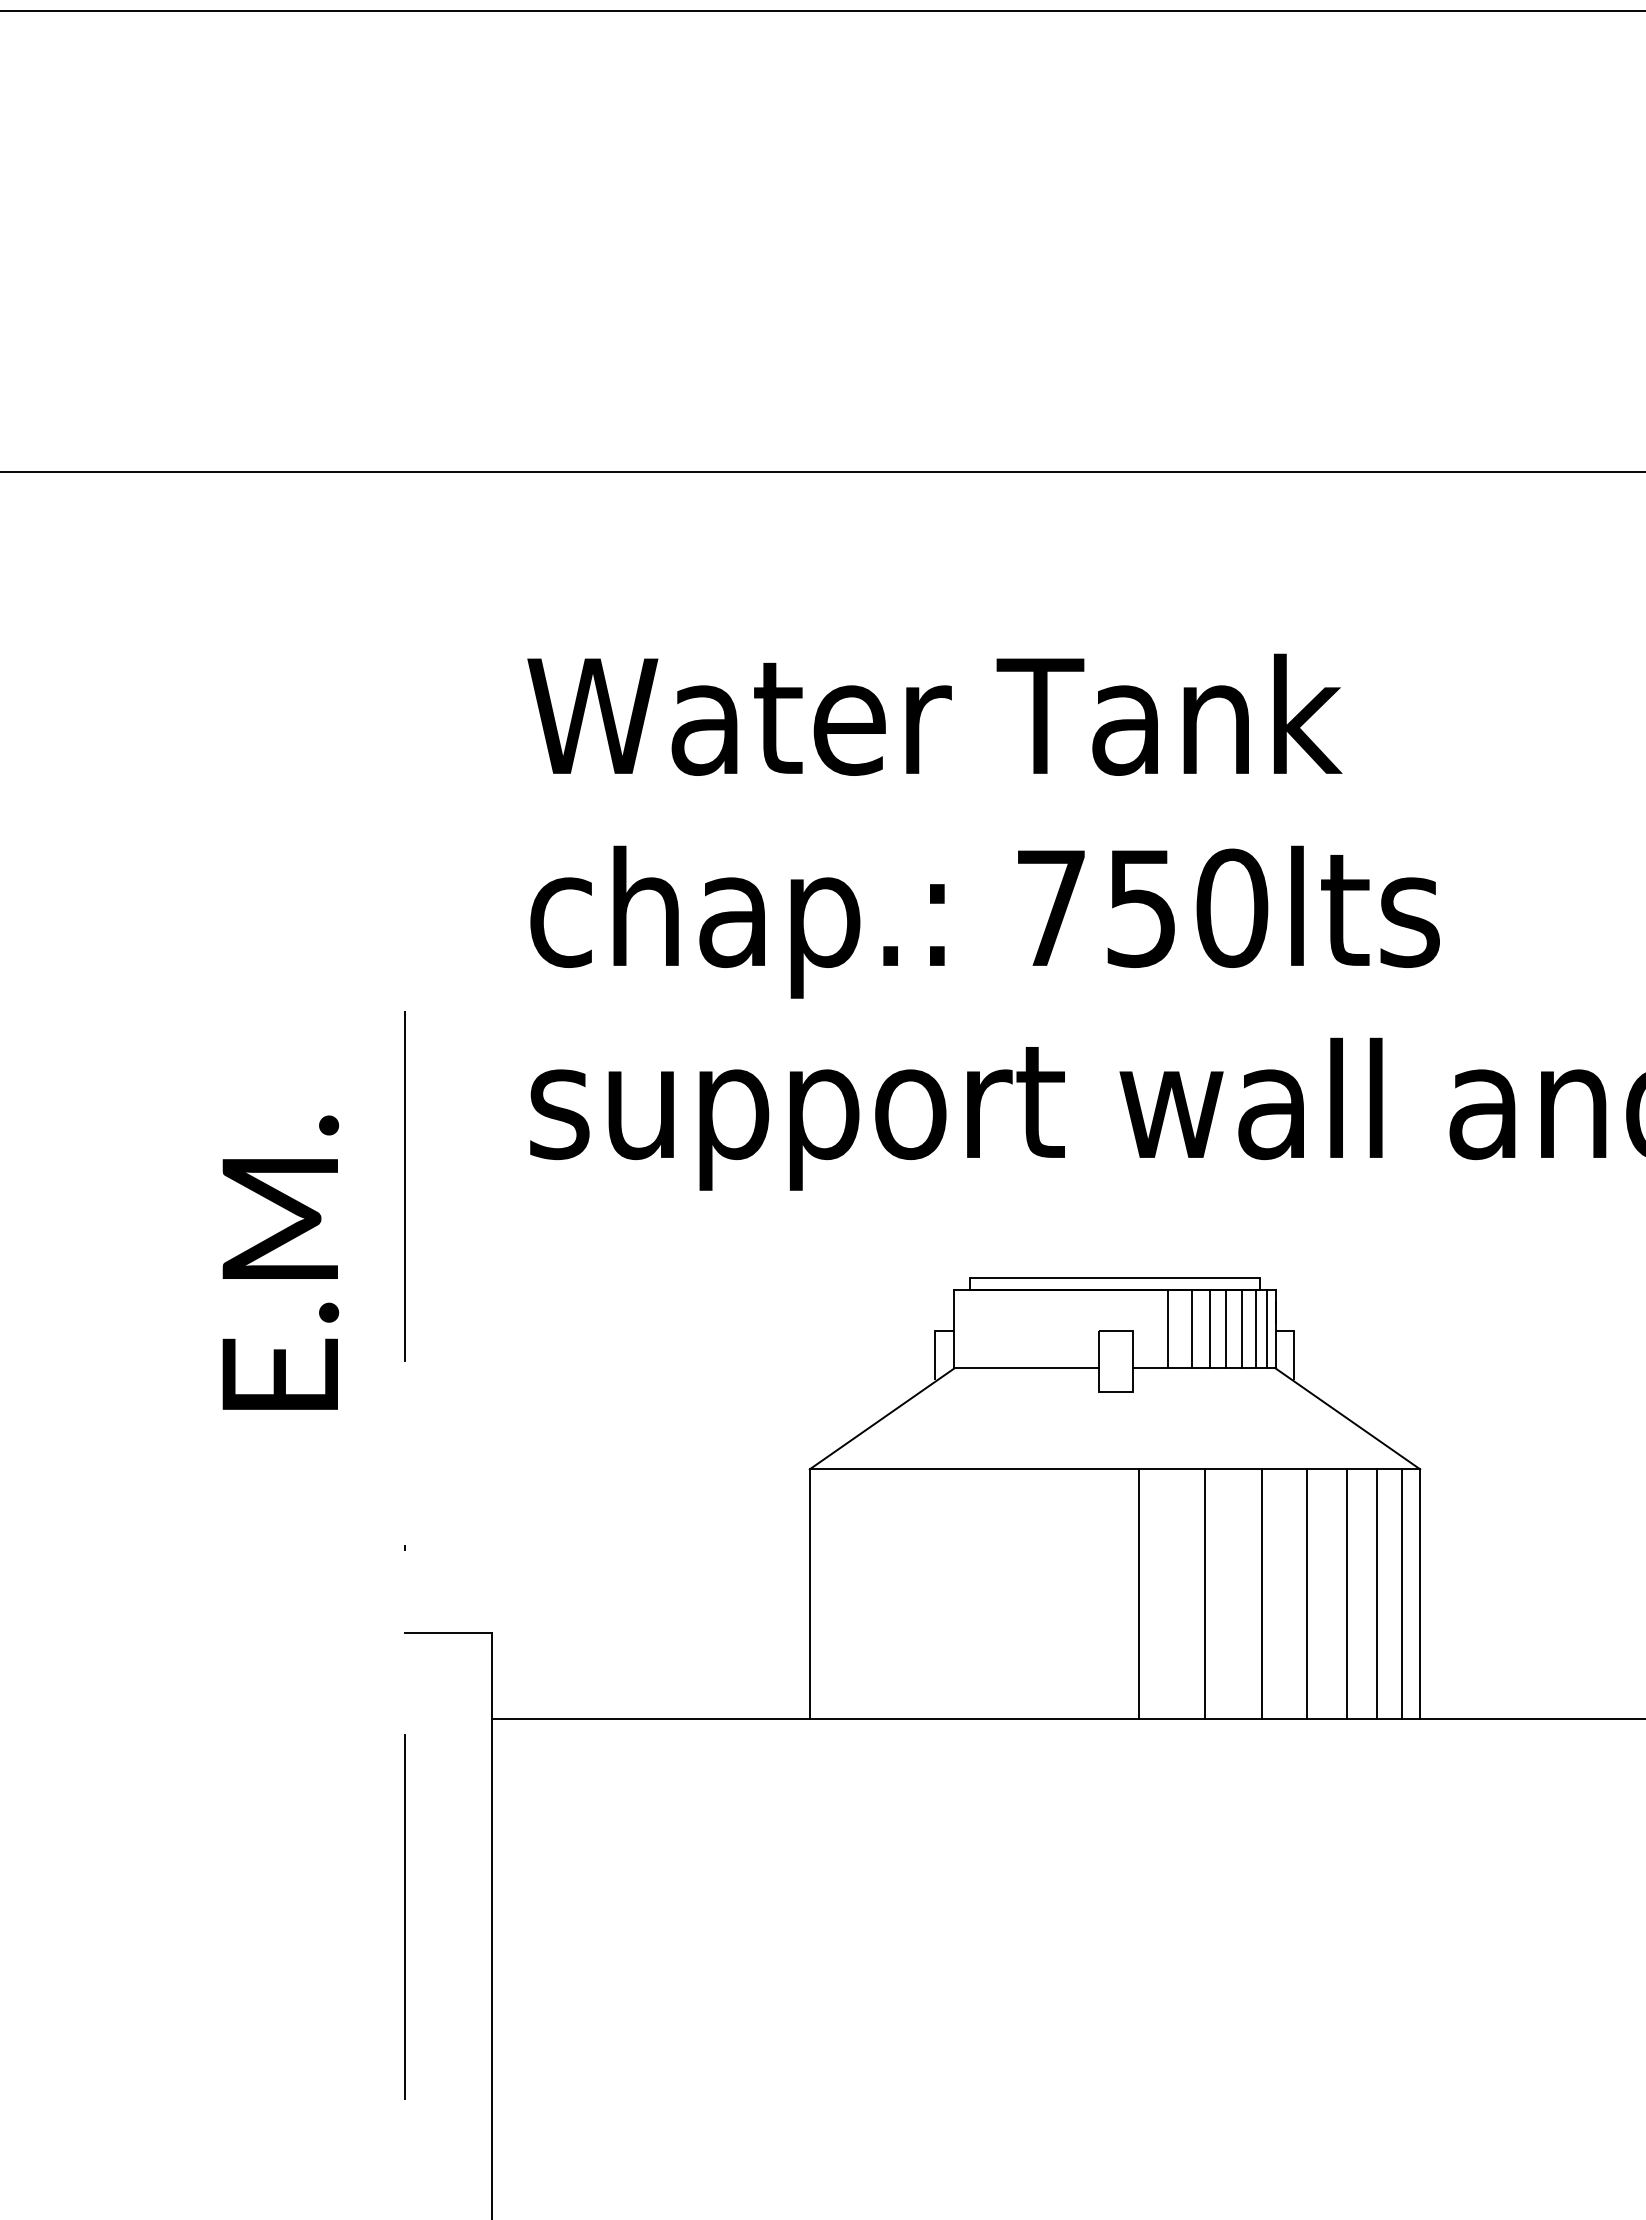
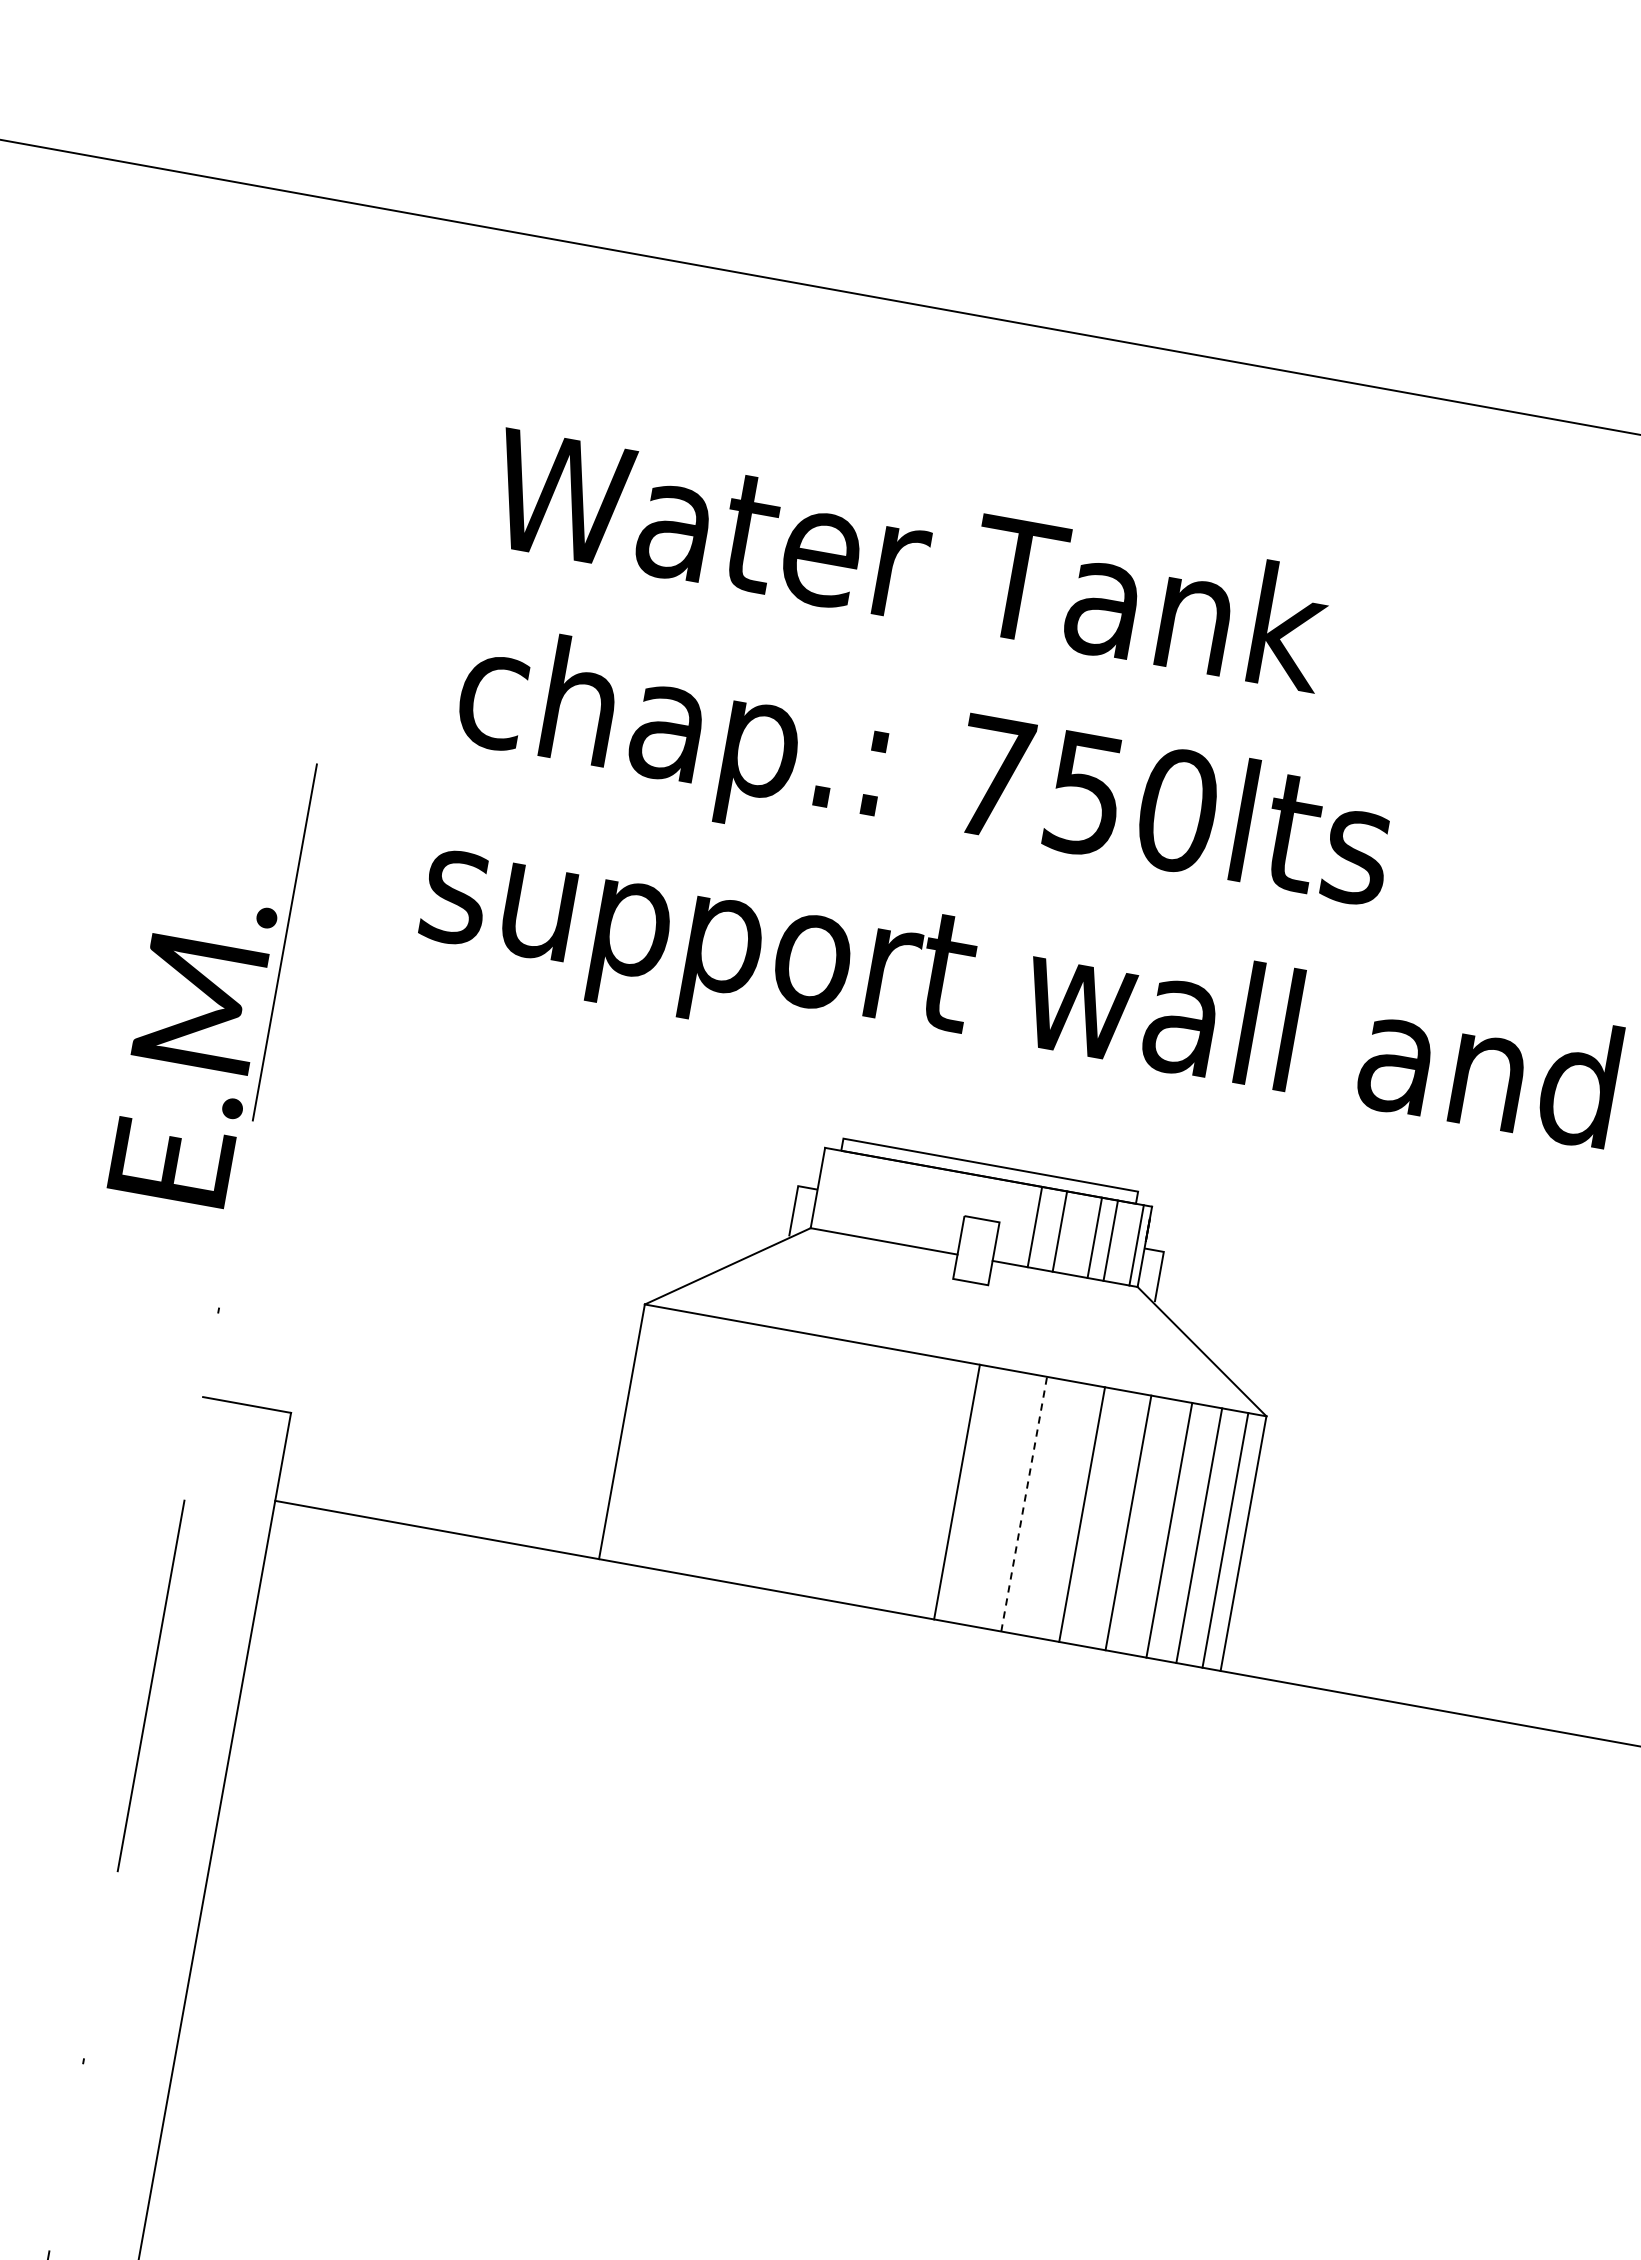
text: (280, 1262) -> (192, 1048), moved
line: (1210, 1328) -> (1078, 1234), removed
line: (1255, 1328) -> (1124, 1242), removed
line: (1204, 1593) -> (1024, 1503), solid -> dashed

